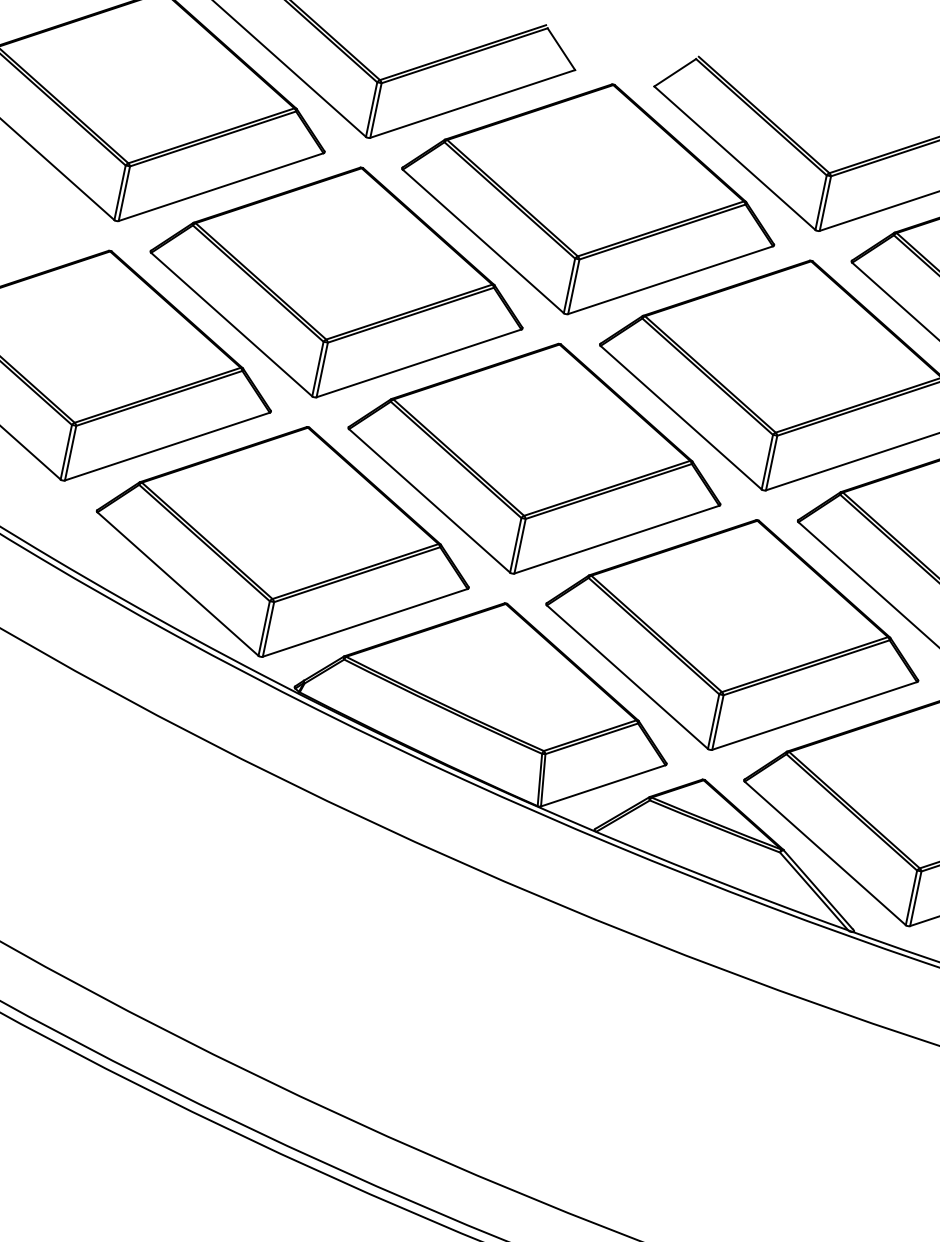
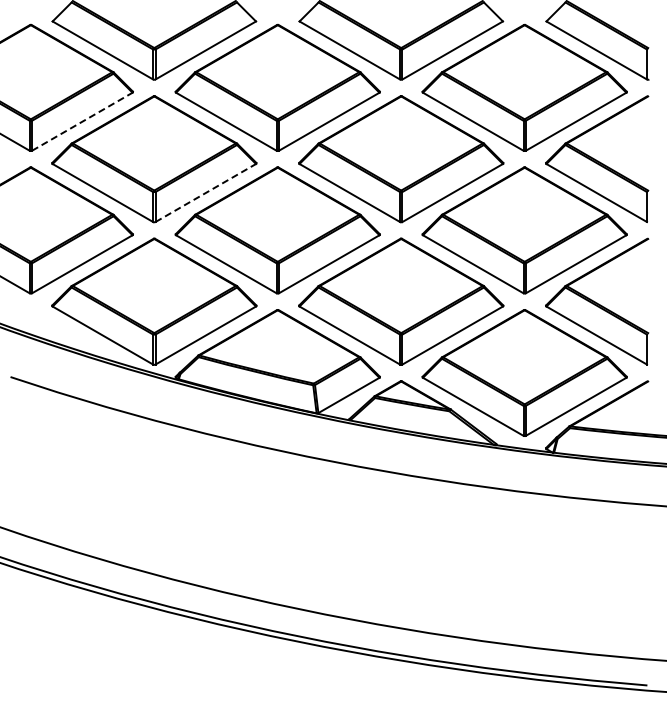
line: (221, 186) -> (82, 121), solid -> dashed
line: (420, 362) -> (206, 192), solid -> dashed

